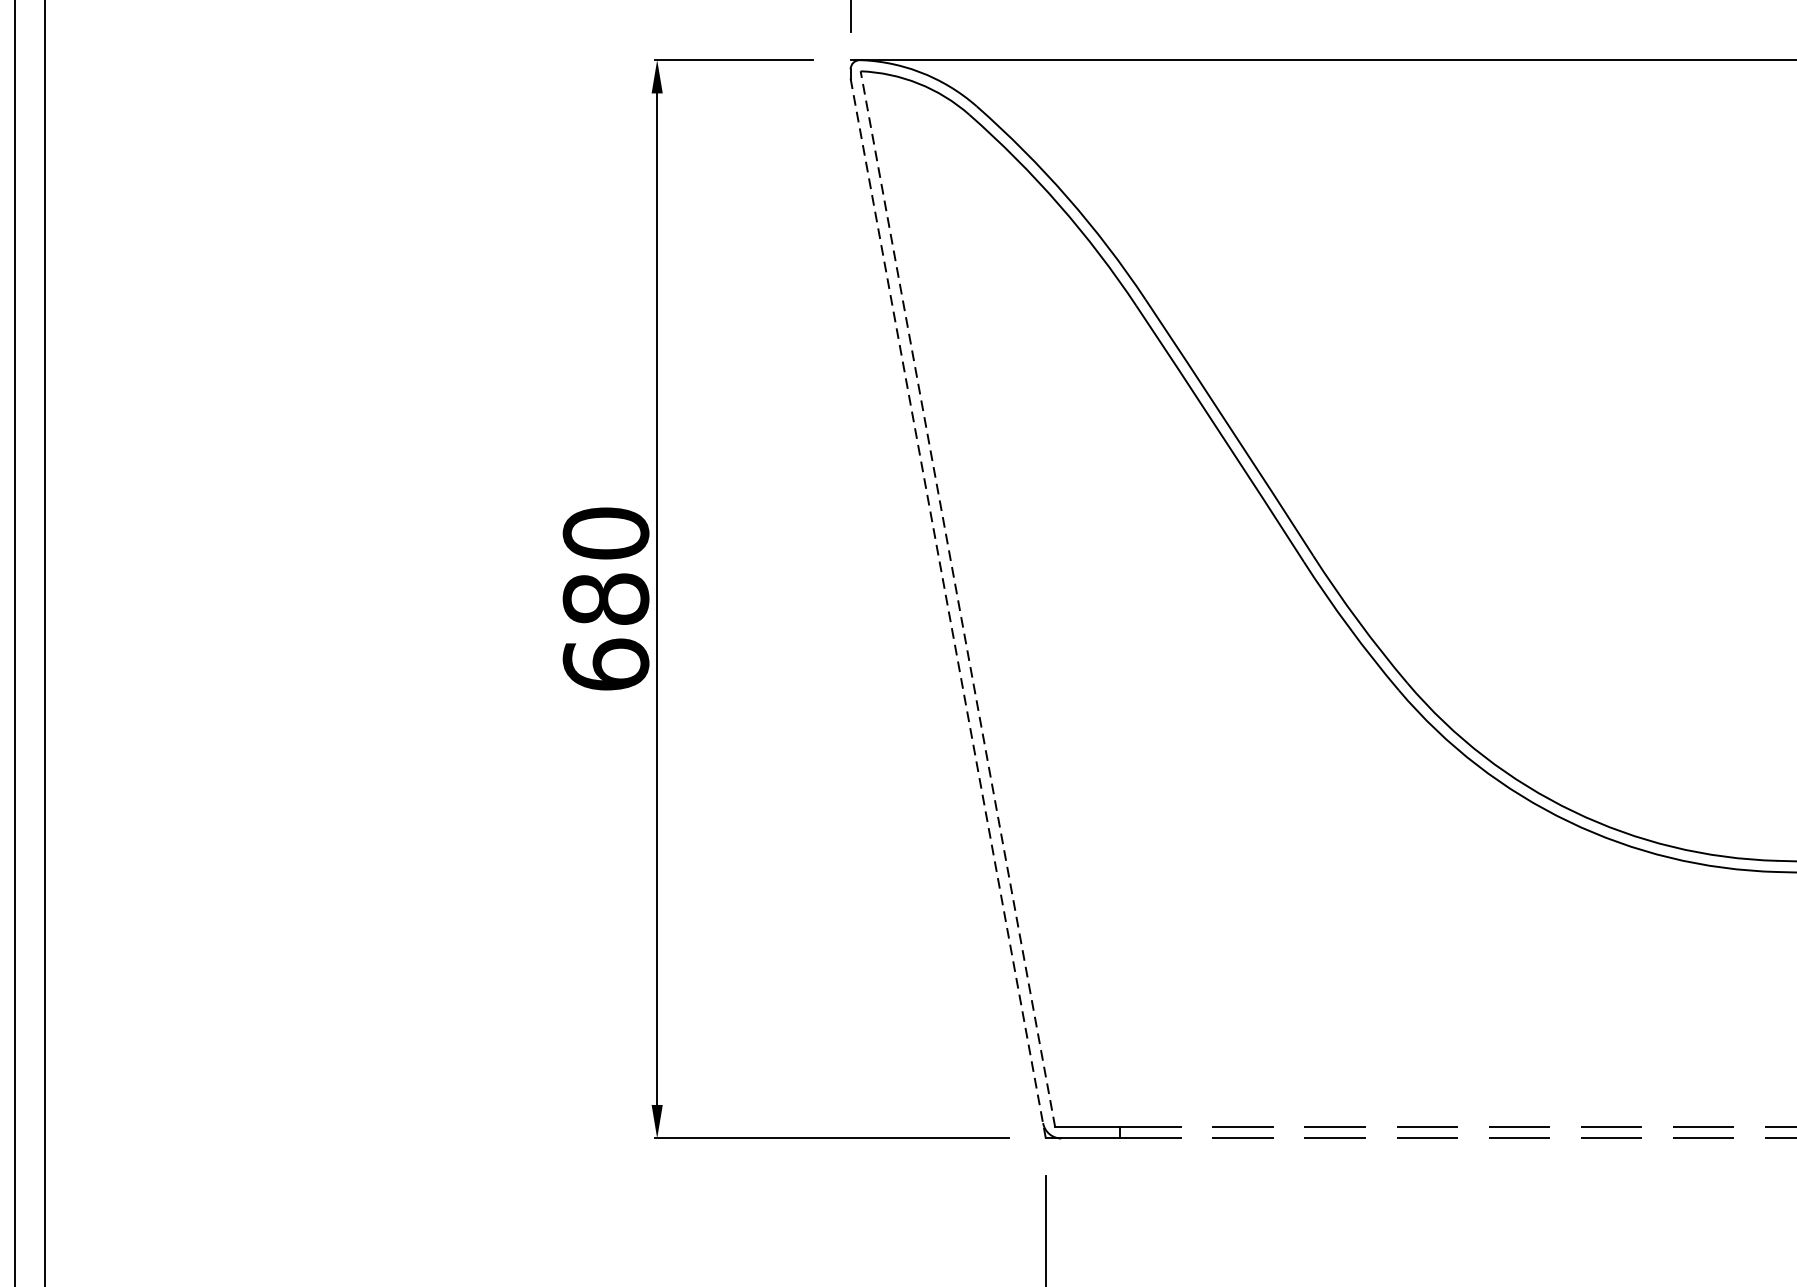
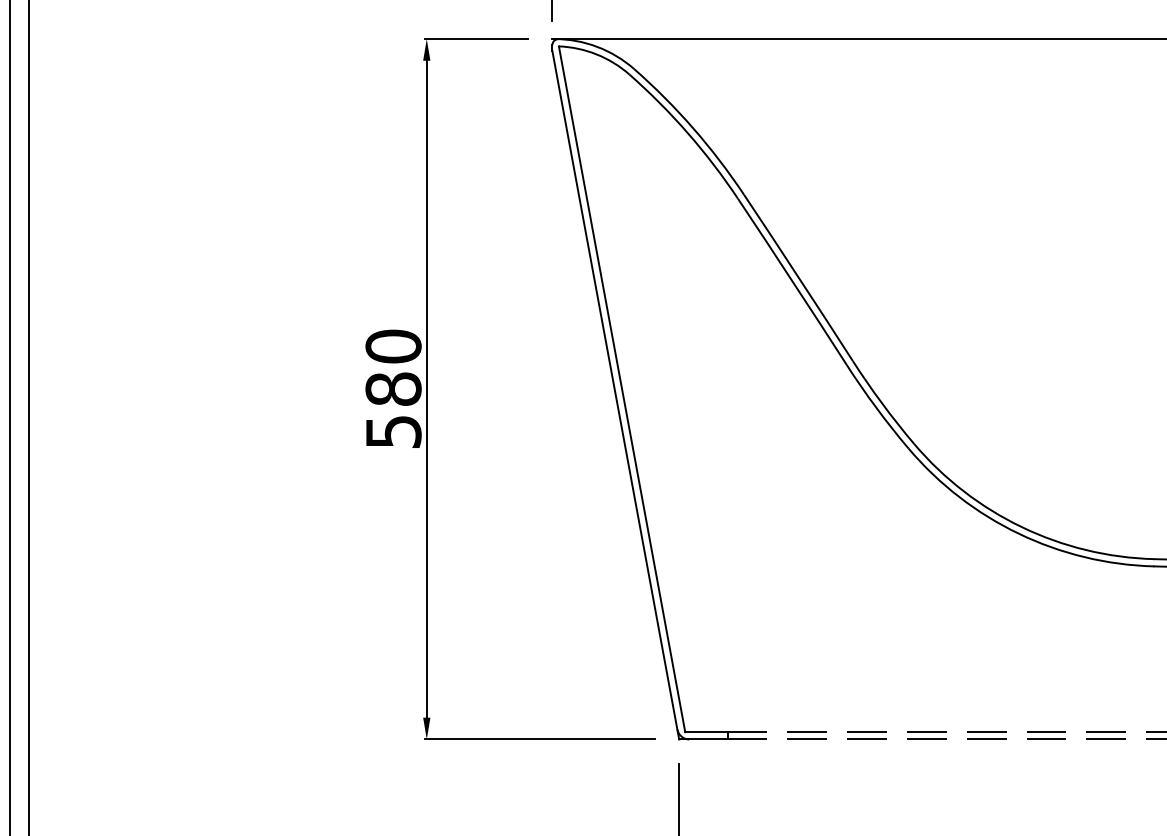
line: (958, 599) -> (622, 389), dashed -> solid
line: (947, 608) -> (615, 395), dashed -> solid
text: (605, 664) -> (393, 431), 680 -> 580

